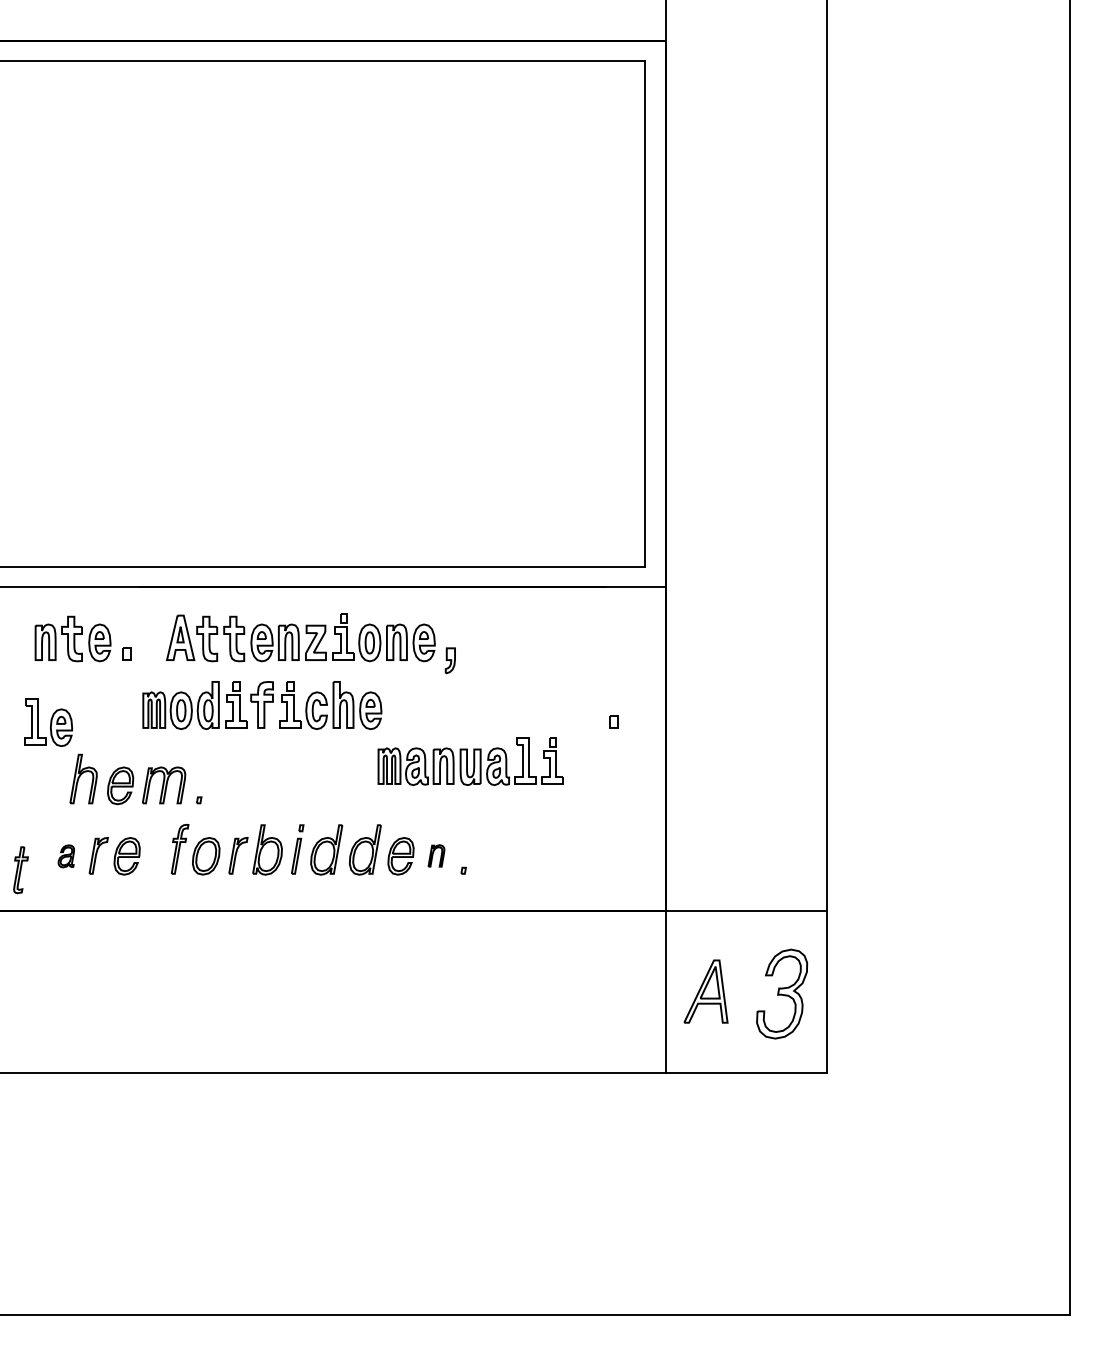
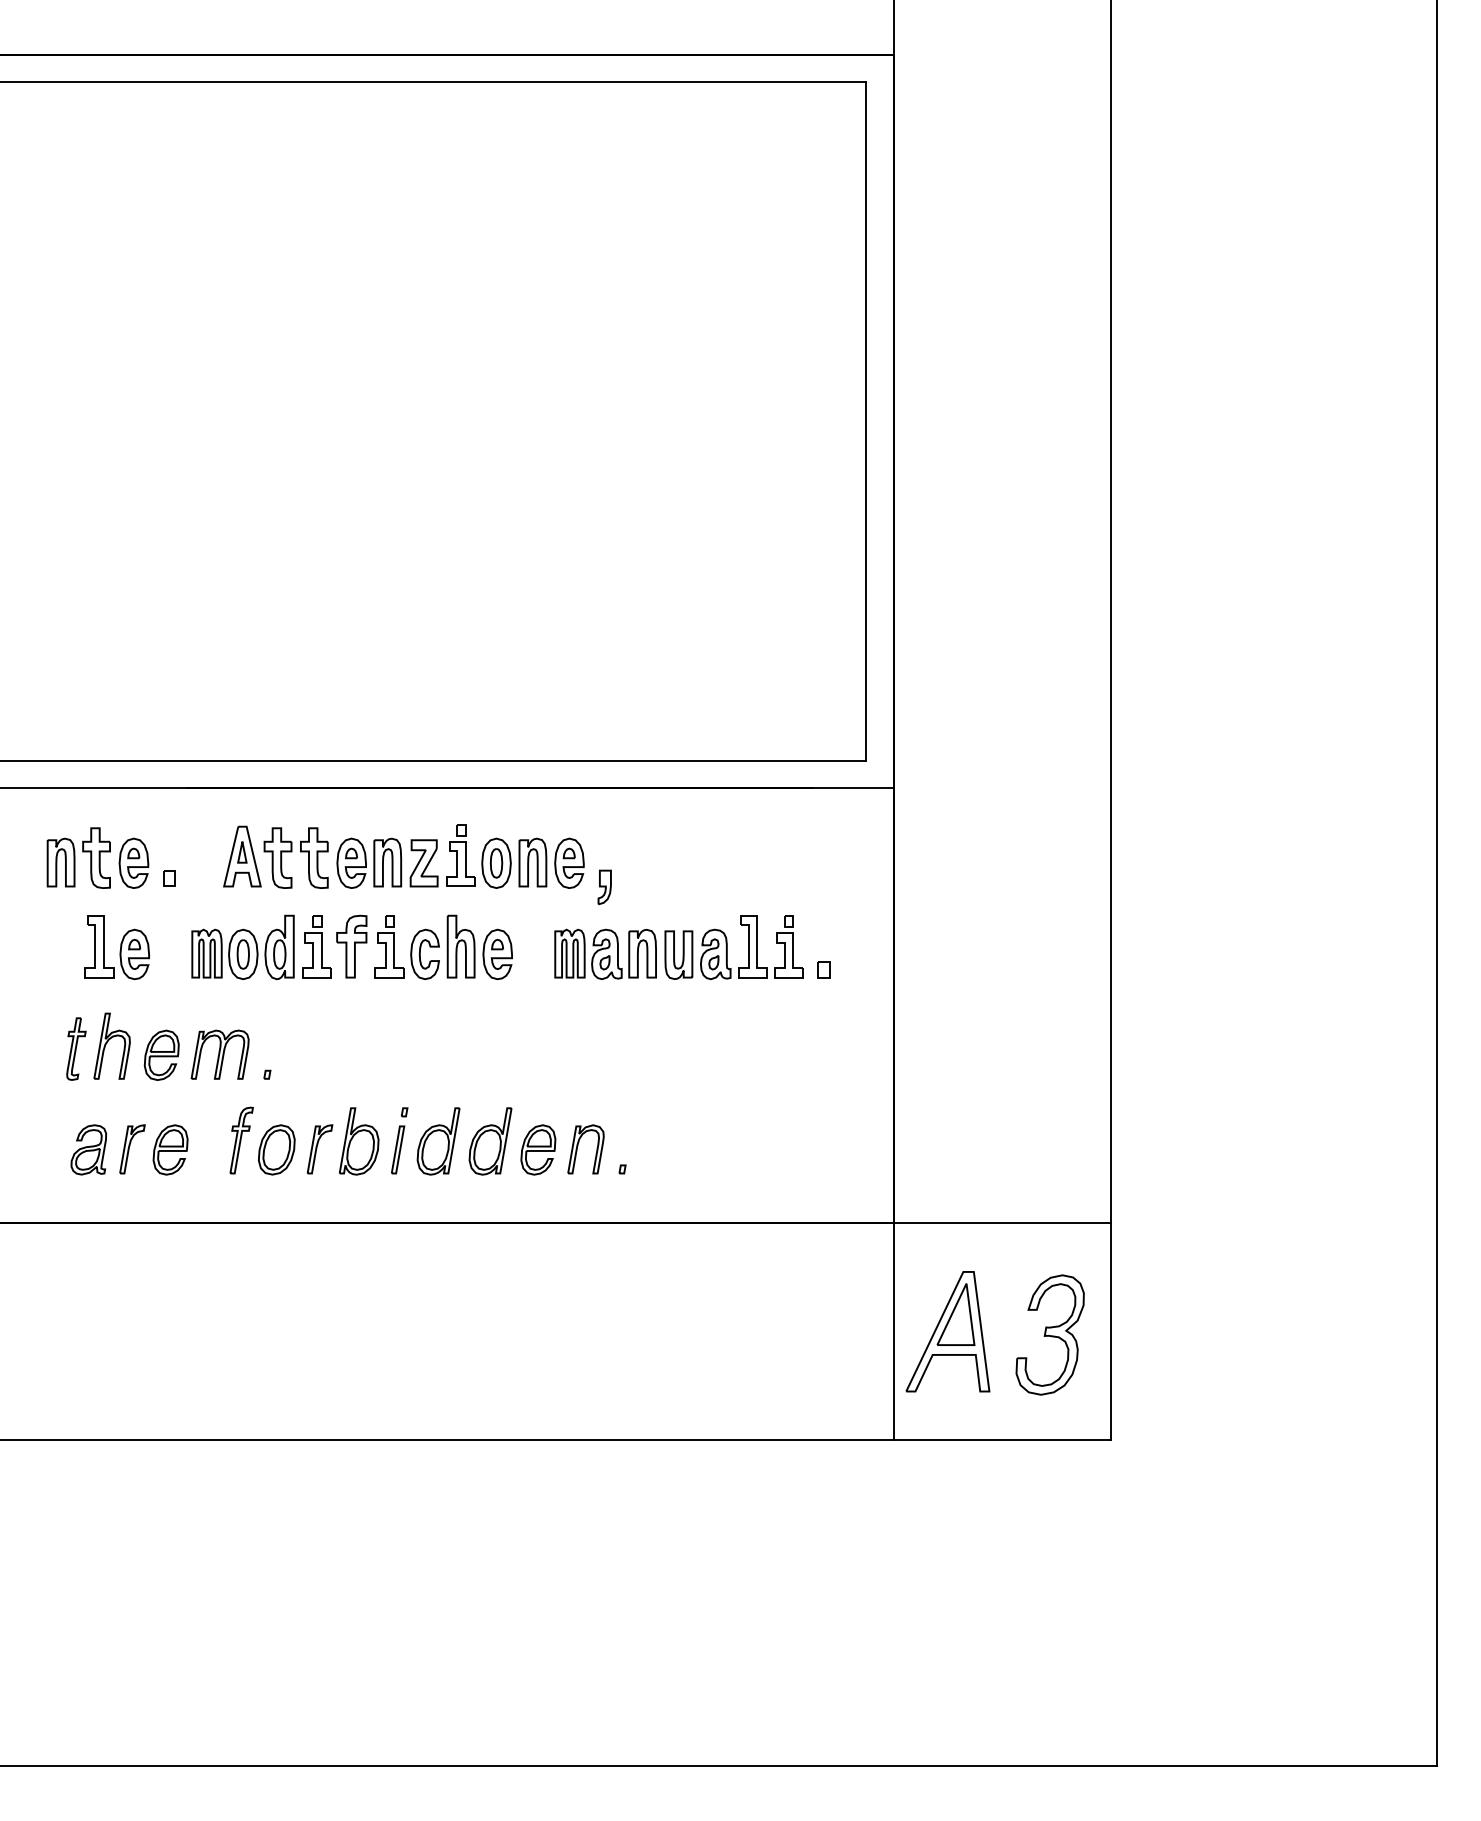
part: (48, 722) -> (117, 947), moved
part: (470, 761) -> (678, 947), moved
part: (436, 855) -> (586, 1148), size x1.67
part: (66, 856) -> (89, 1150), size x1.67
part: (20, 870) -> (75, 1049), moved
part: (705, 991) -> (947, 1331), size x1.43

